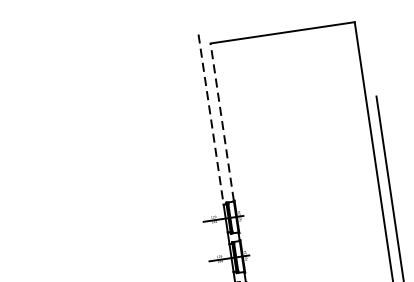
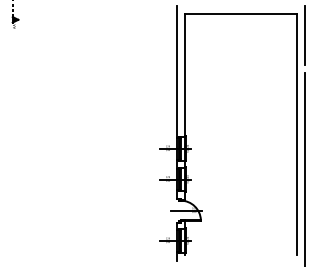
line: (369, 46) -> (305, 34), added
line: (210, 120) -> (176, 72), dashed -> solid
line: (222, 121) -> (185, 74), dashed -> solid

